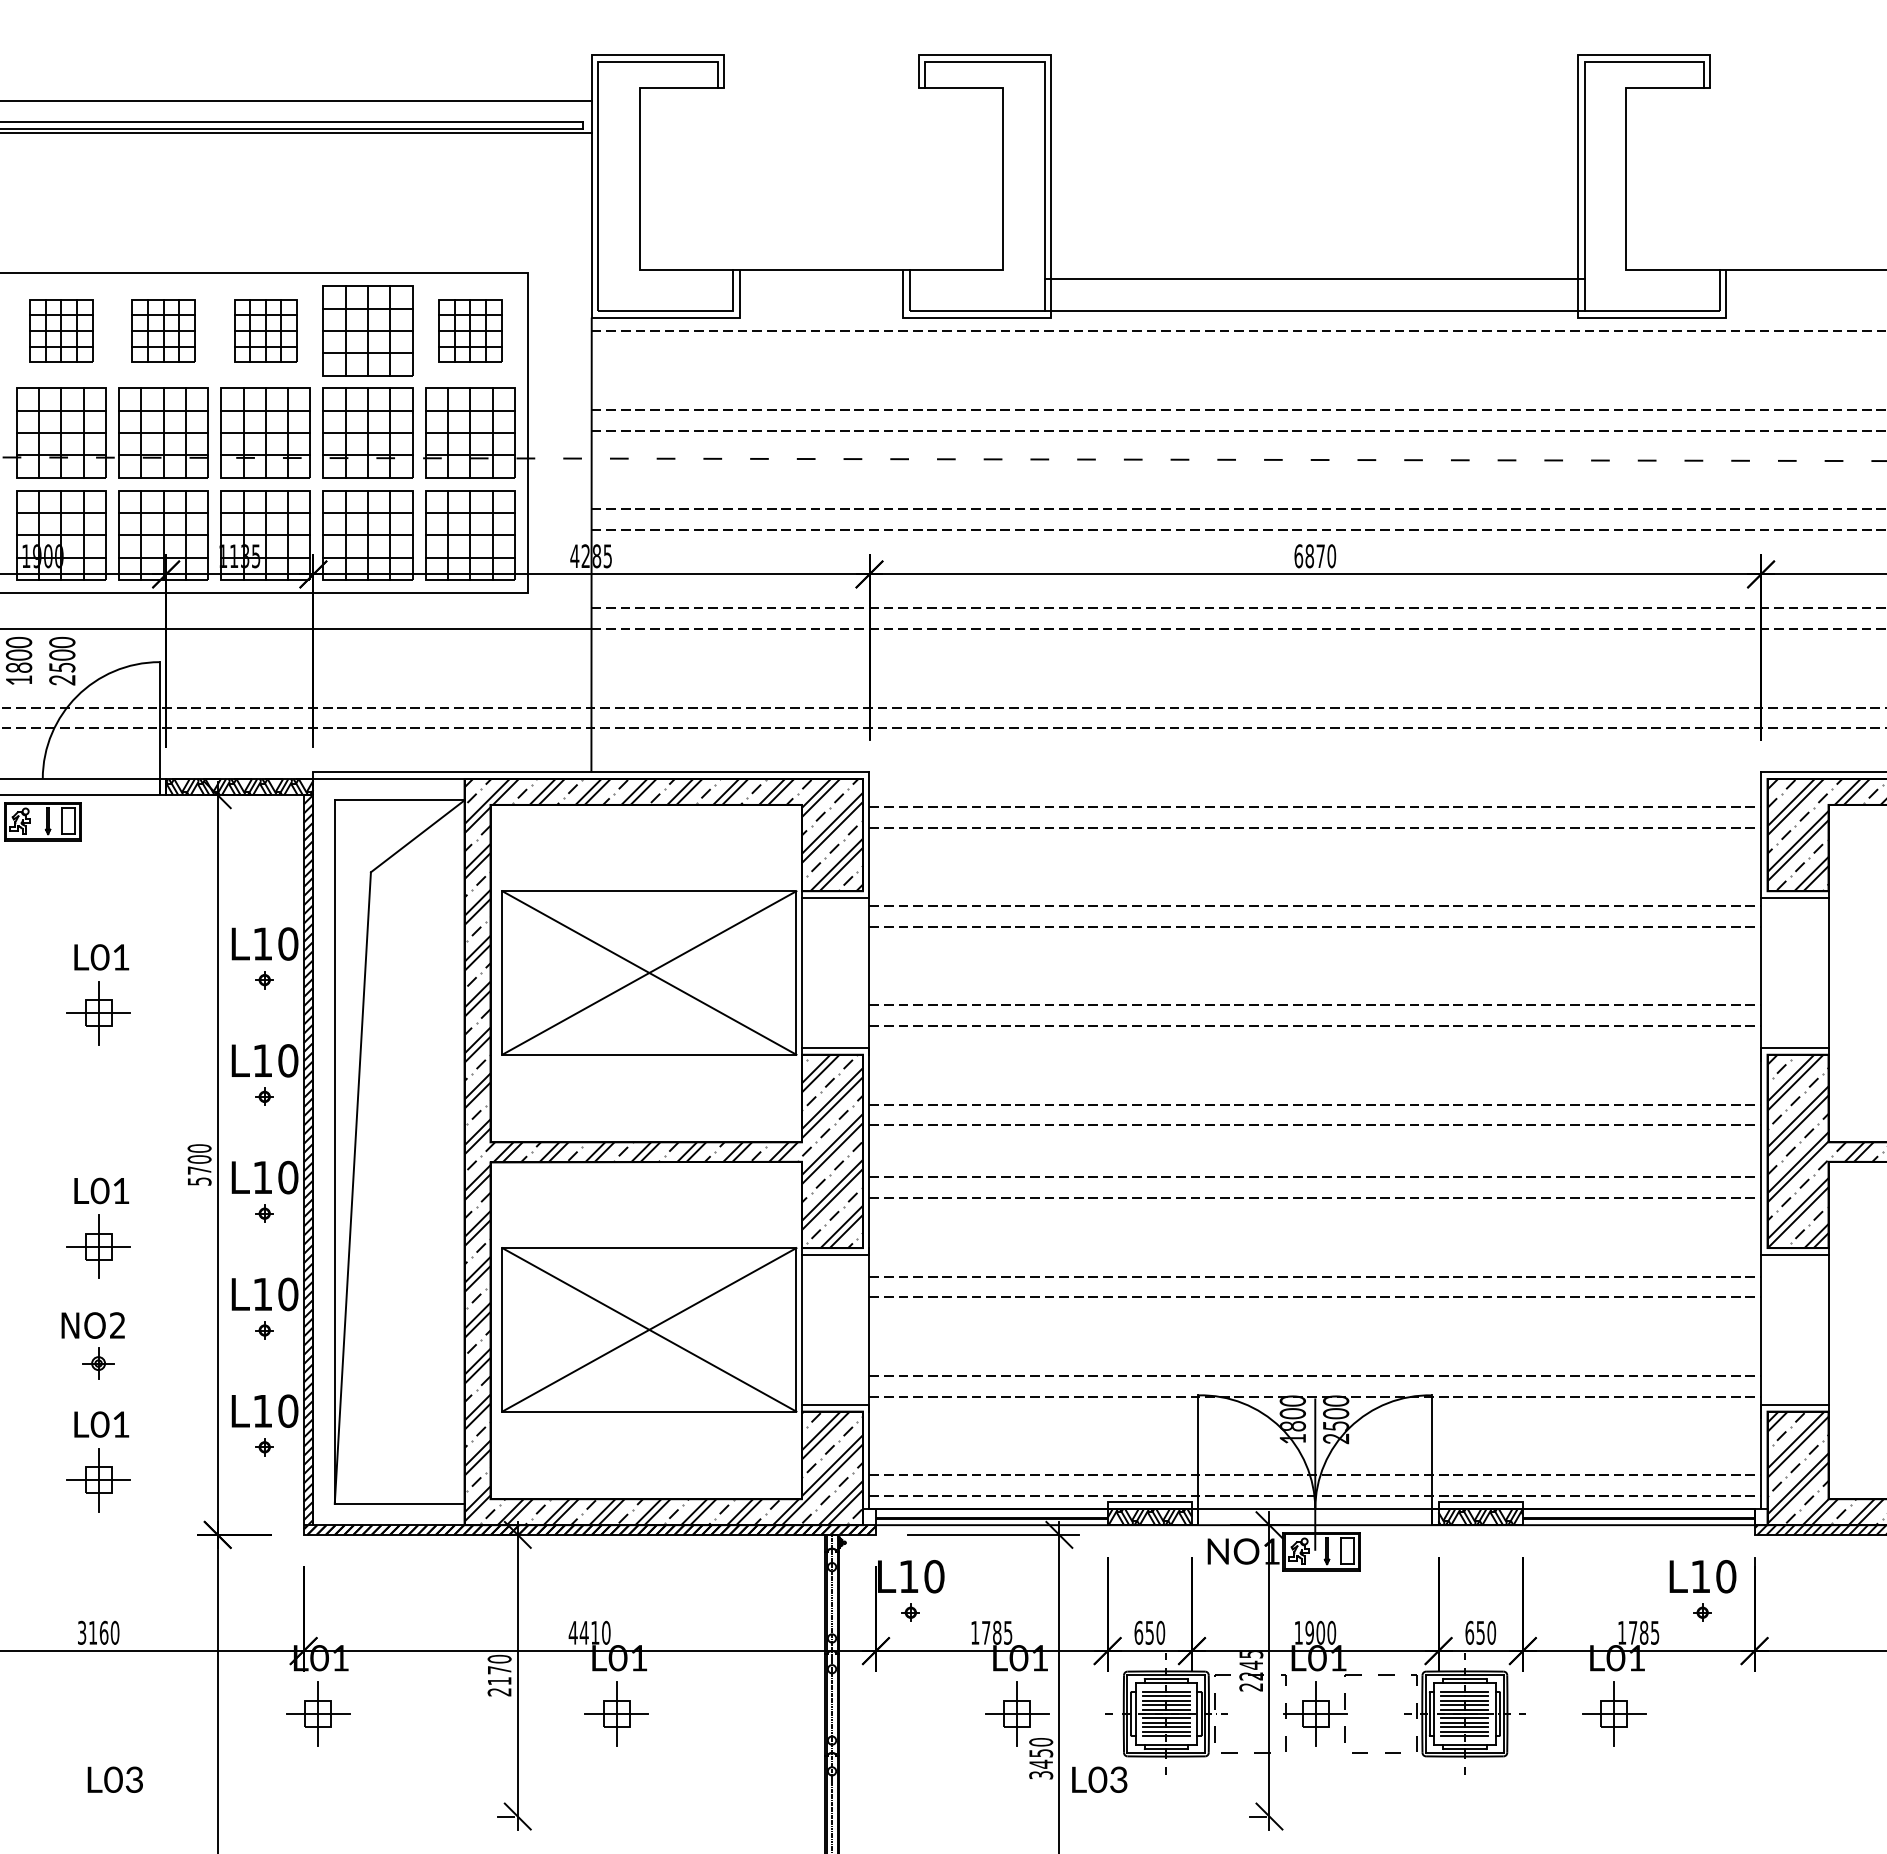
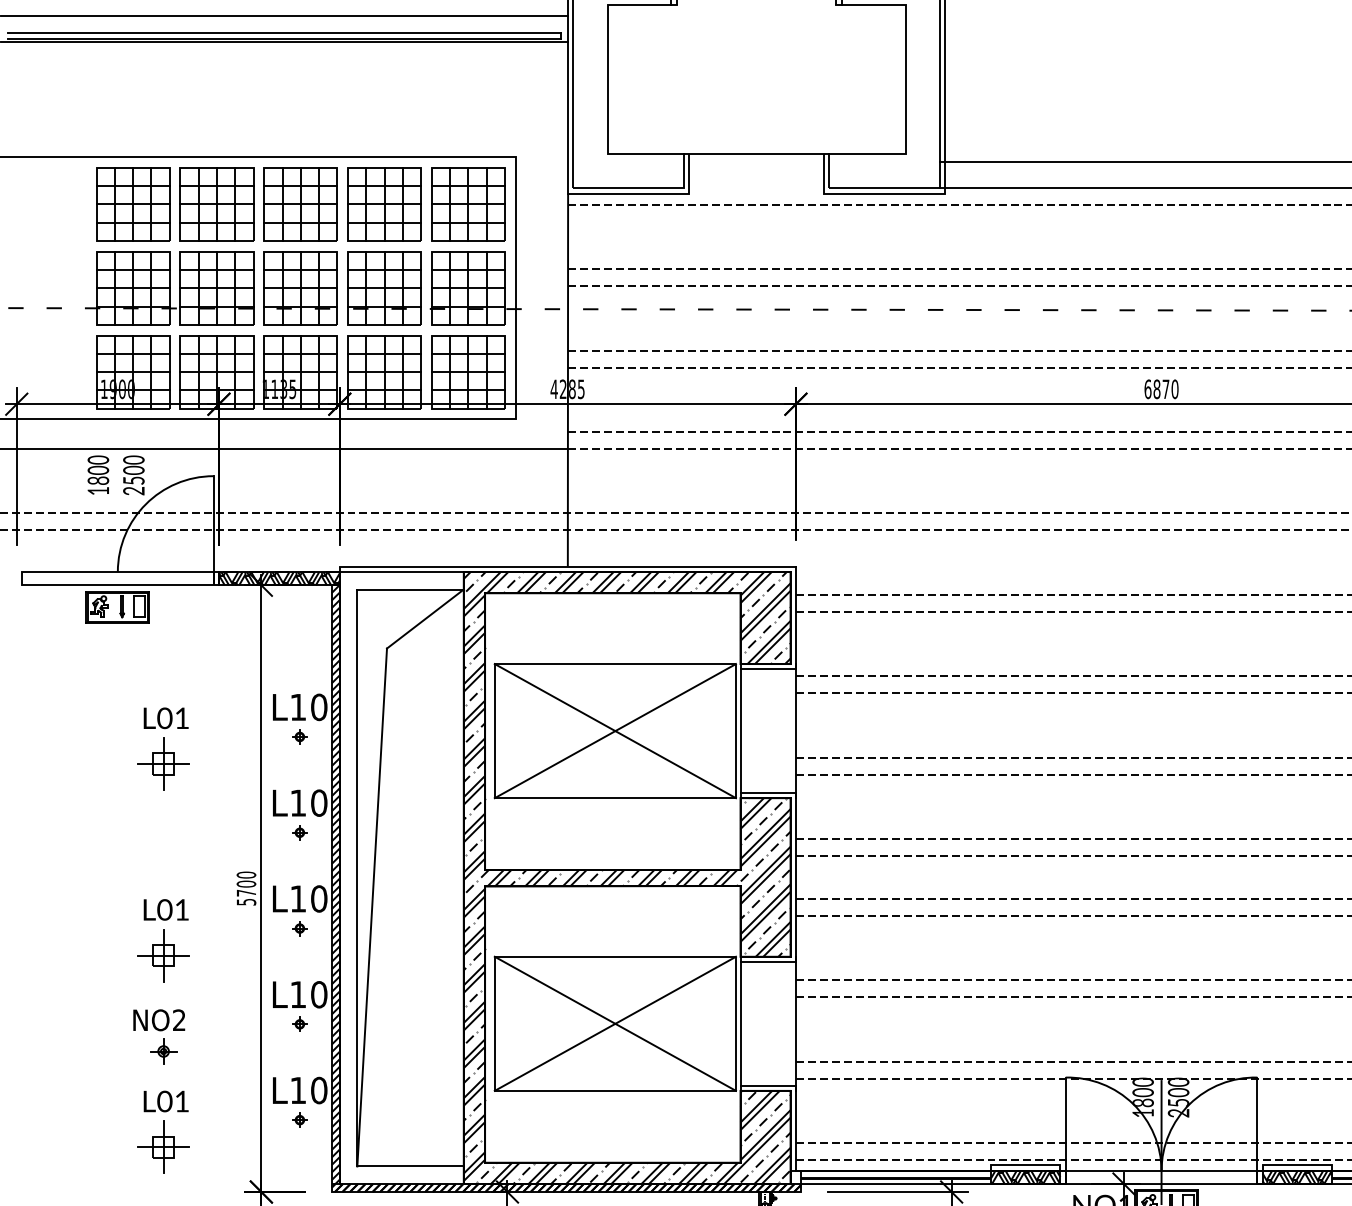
part: (61, 330) -> (133, 204), size x1.43
part: (163, 330) -> (216, 204), size x1.43
part: (265, 330) -> (300, 204), size x1.43
part: (470, 330) -> (468, 204), size x1.43

